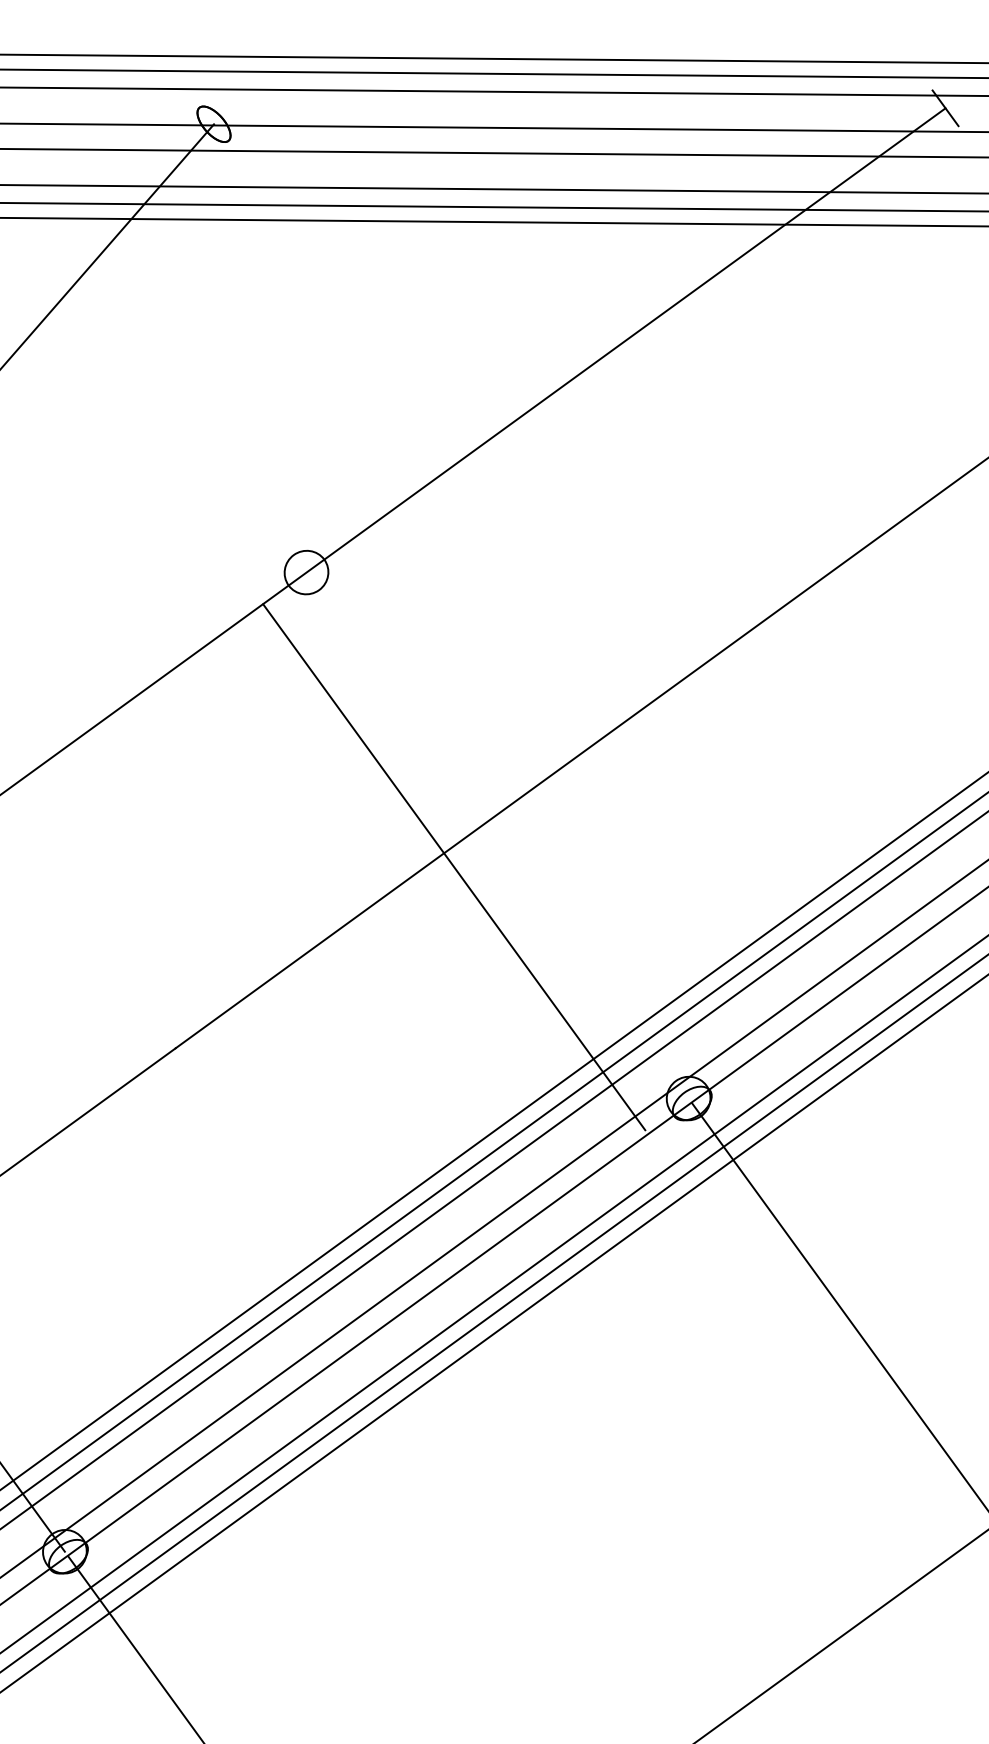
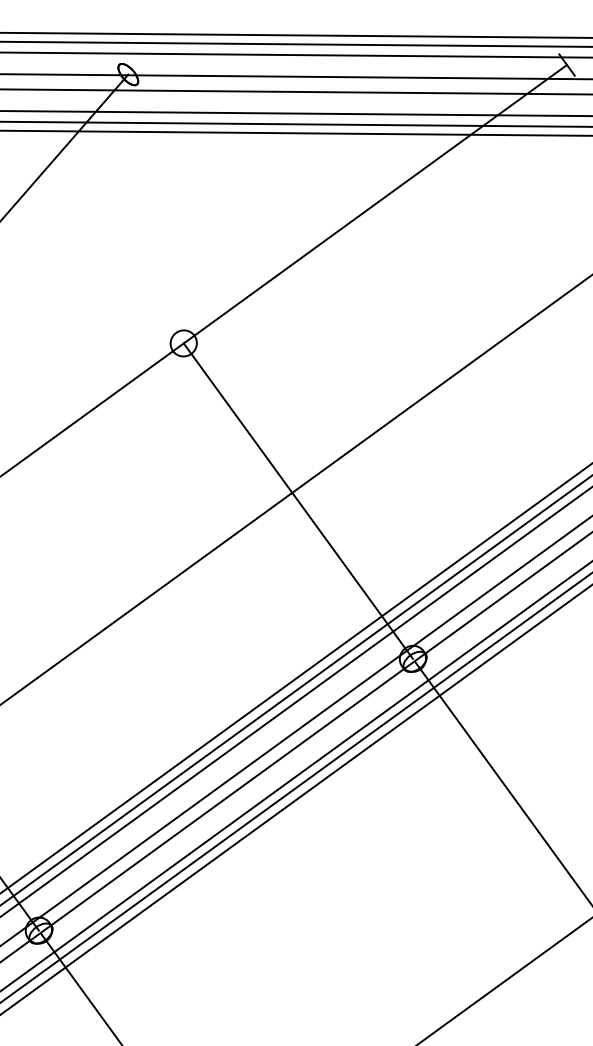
line: (452, 866) -> (297, 500), moved

